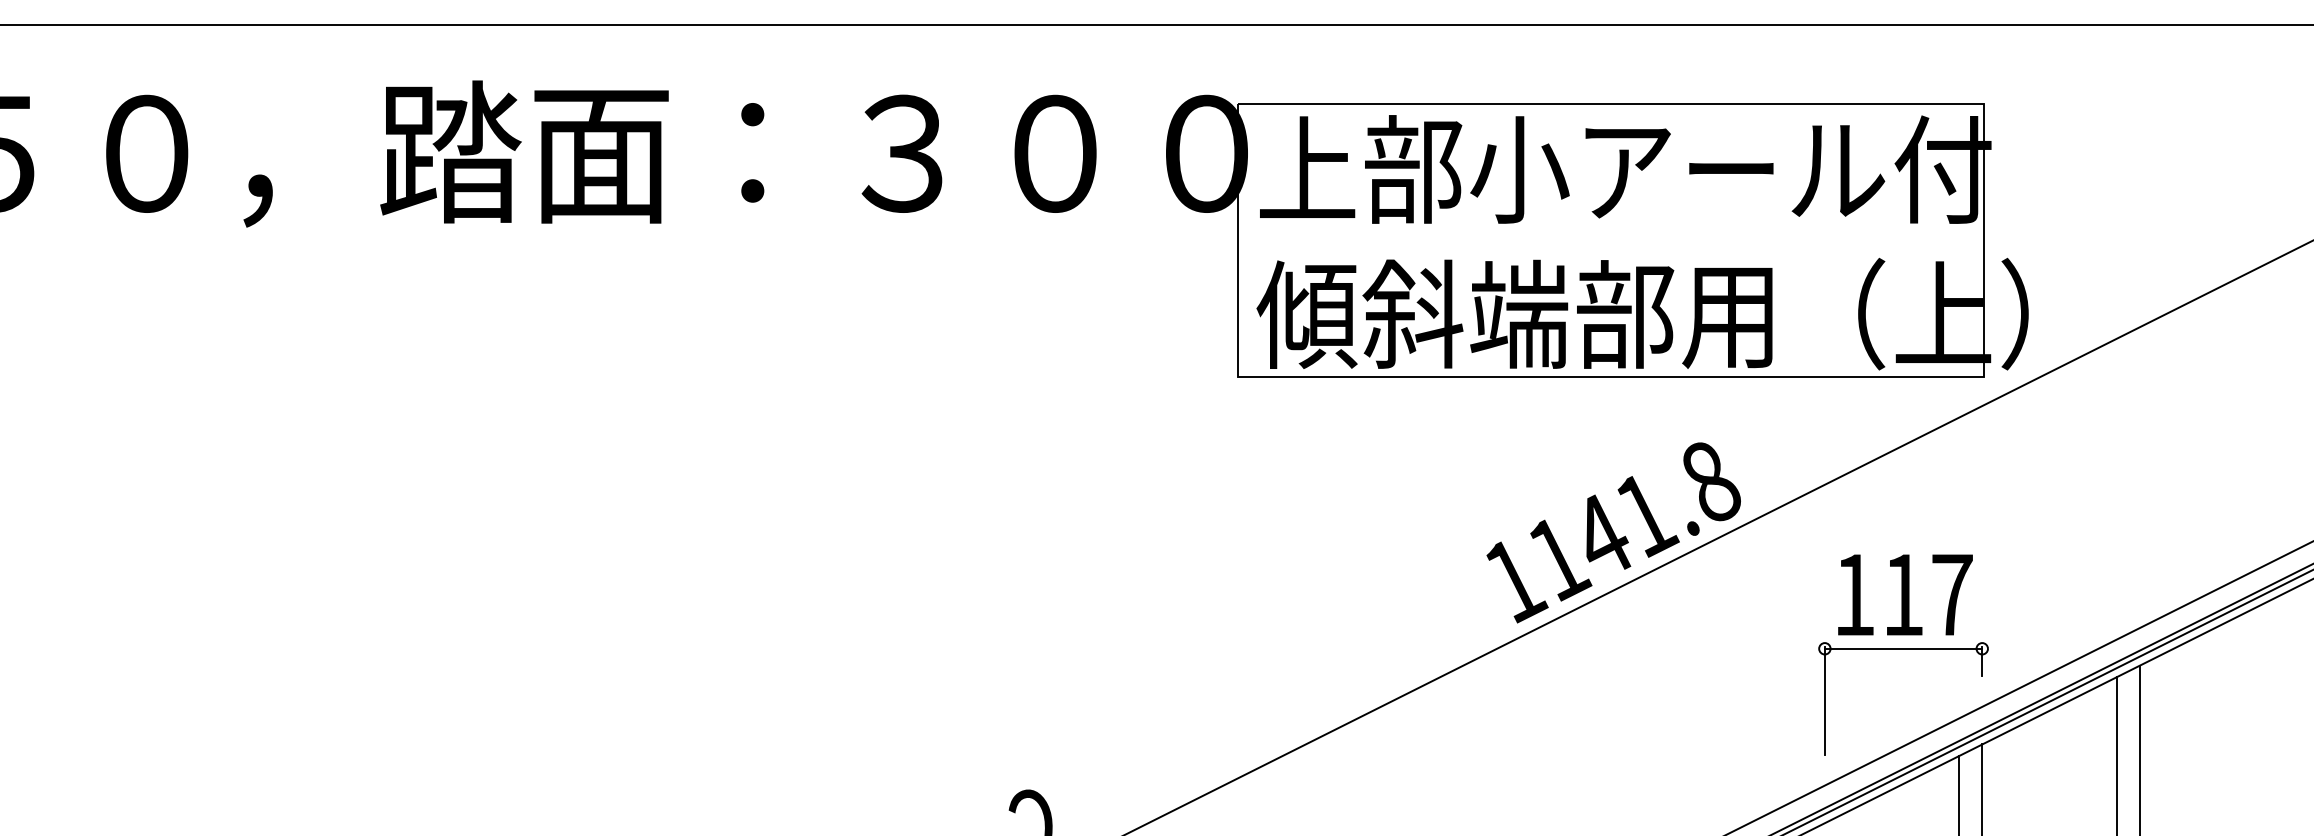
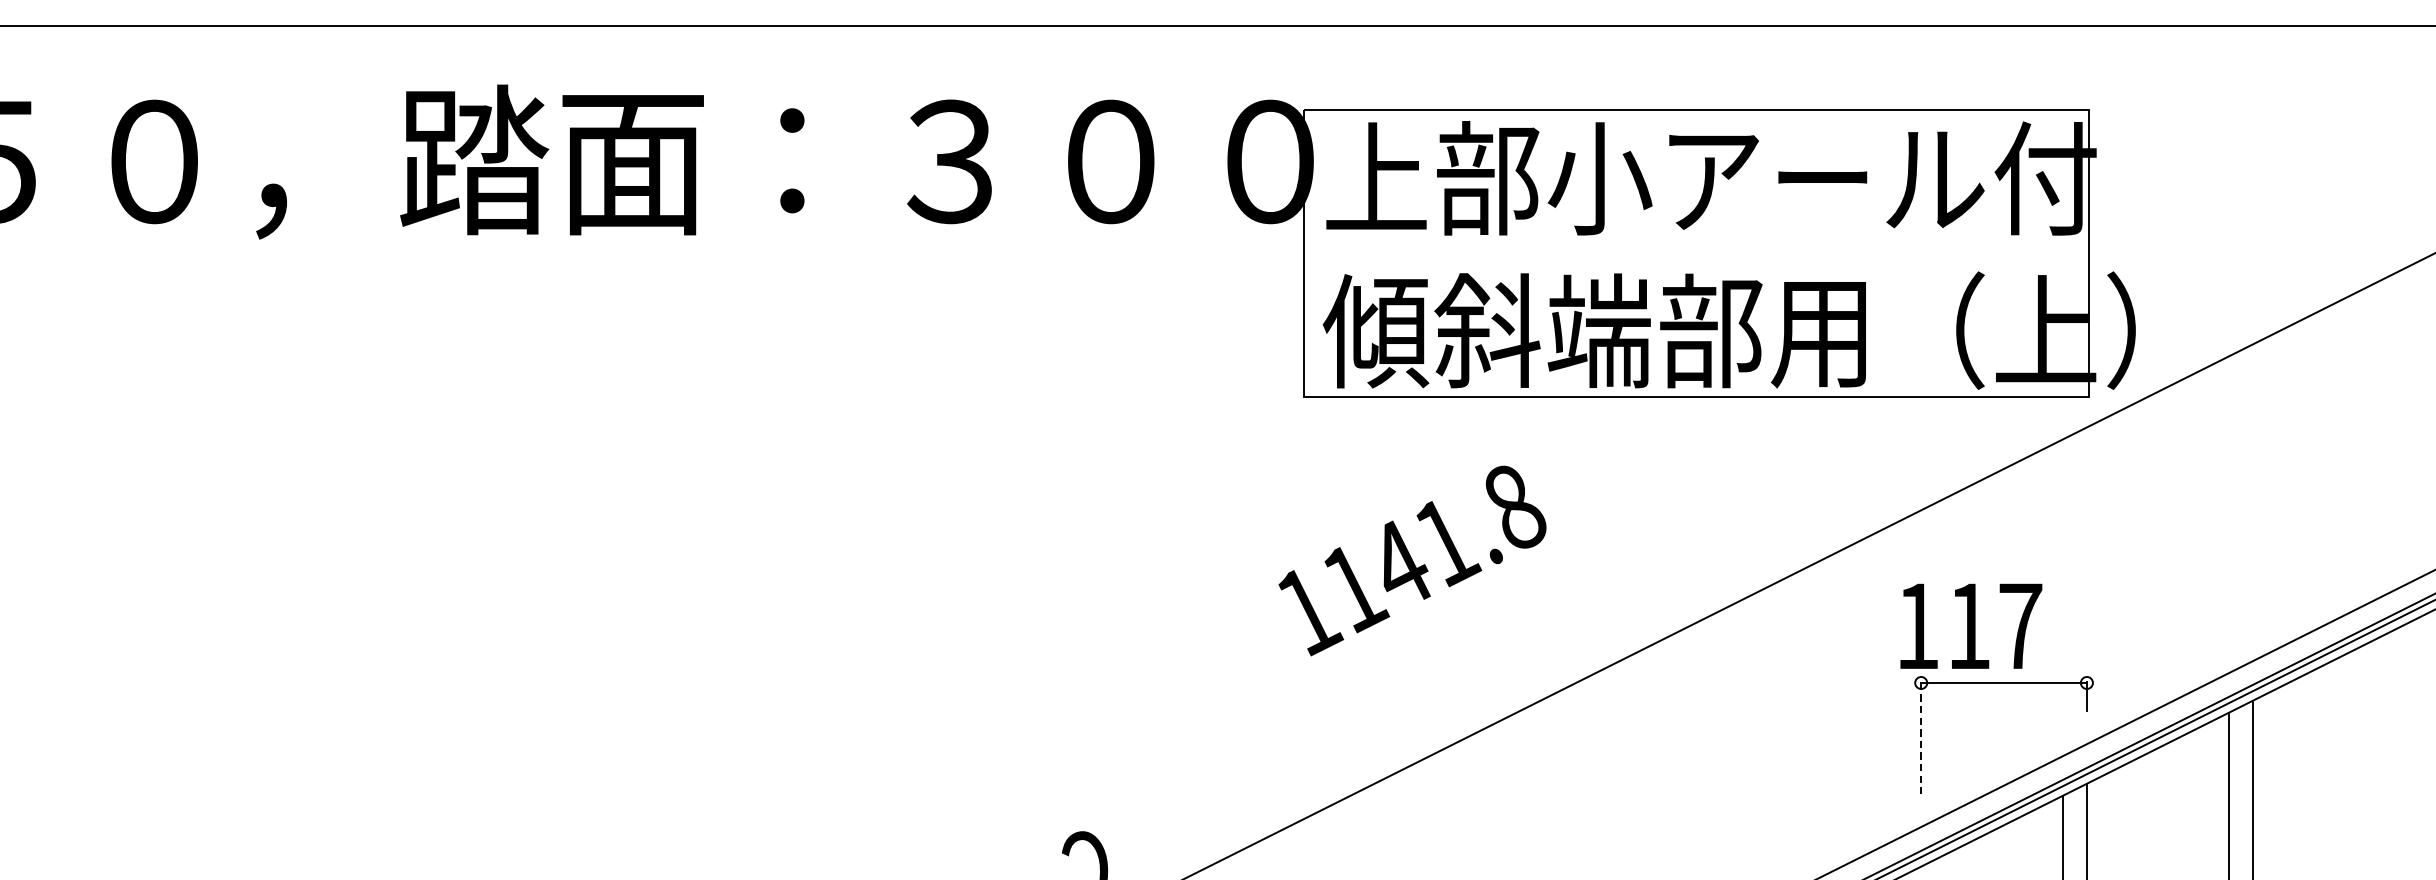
text: (1613, 532) -> (1412, 560), moved
text: (1905, 594) -> (1971, 625), moved
line: (1824, 701) -> (1920, 738), solid -> dashed

